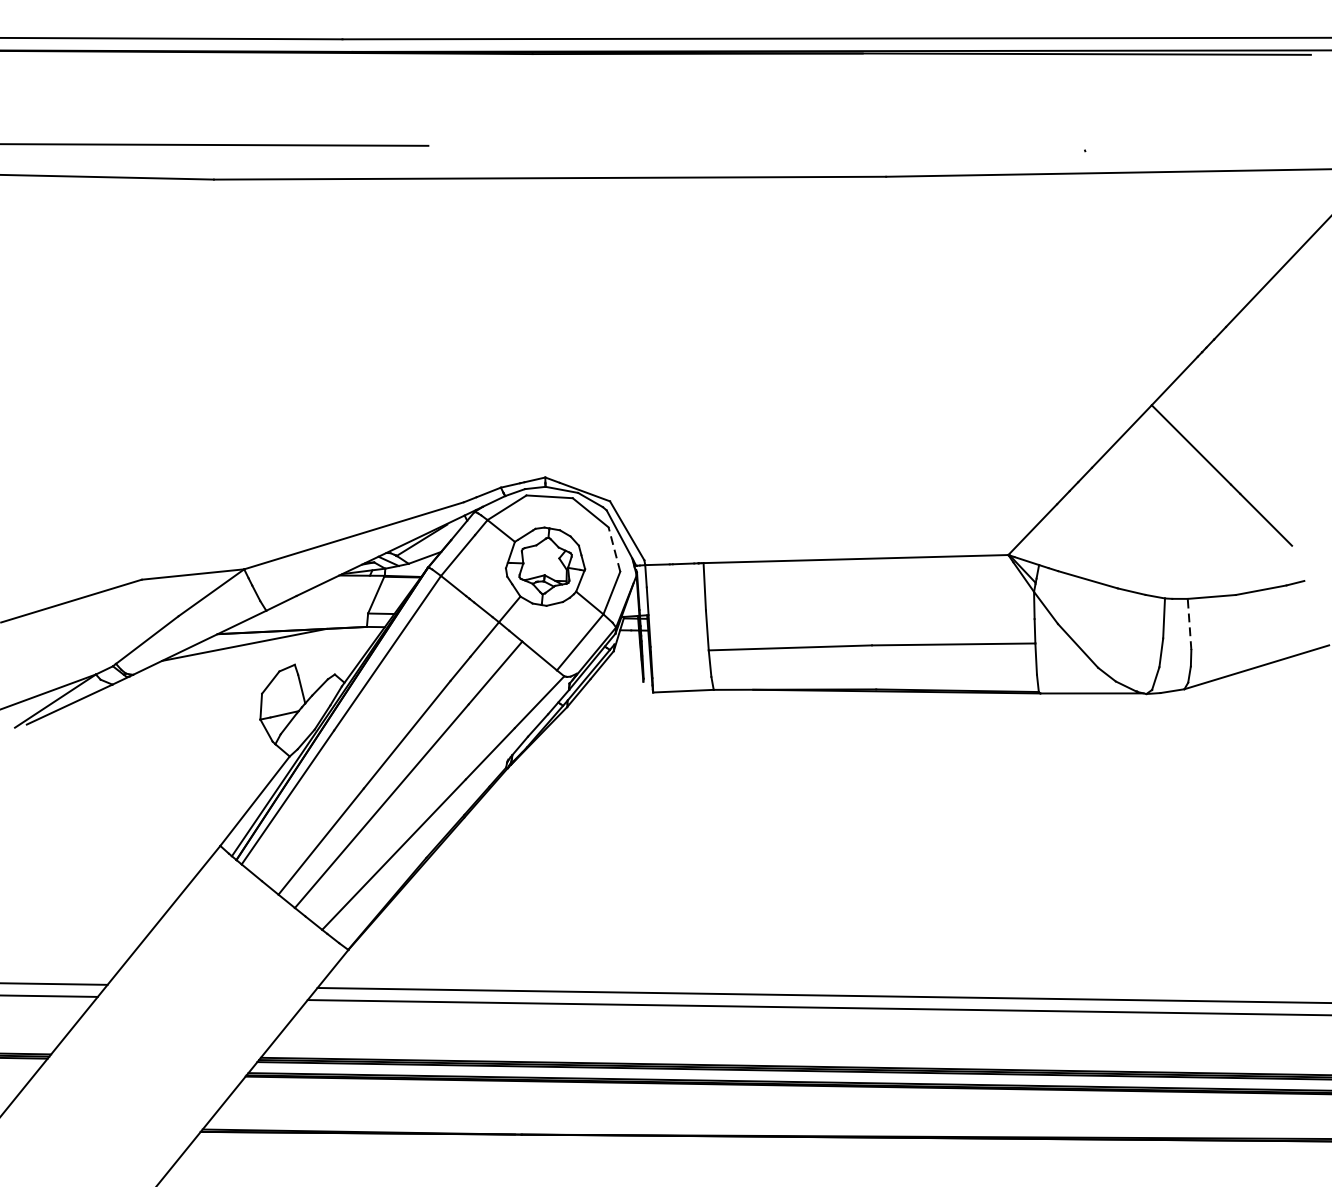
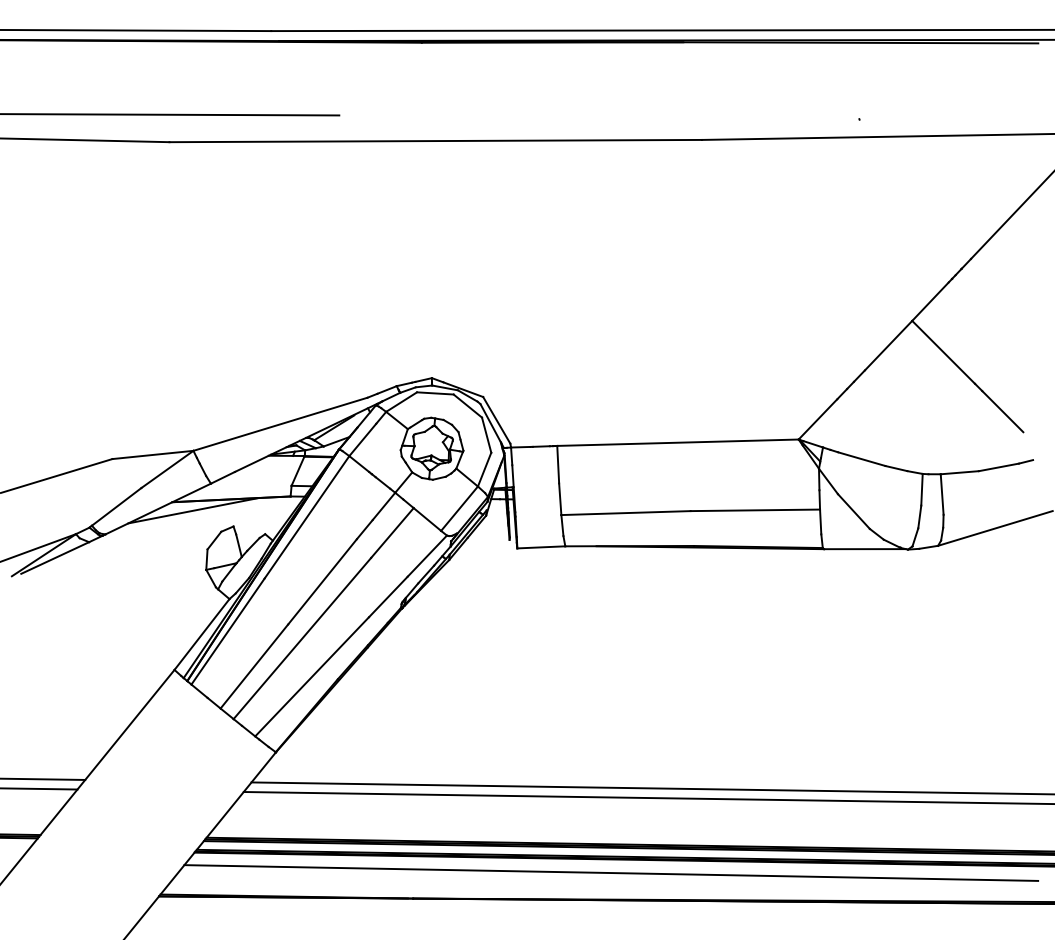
line: (614, 548) -> (486, 434), dashed -> solid
line: (1189, 624) -> (942, 494), dashed -> solid
line: (772, 1101) -> (611, 872), added

